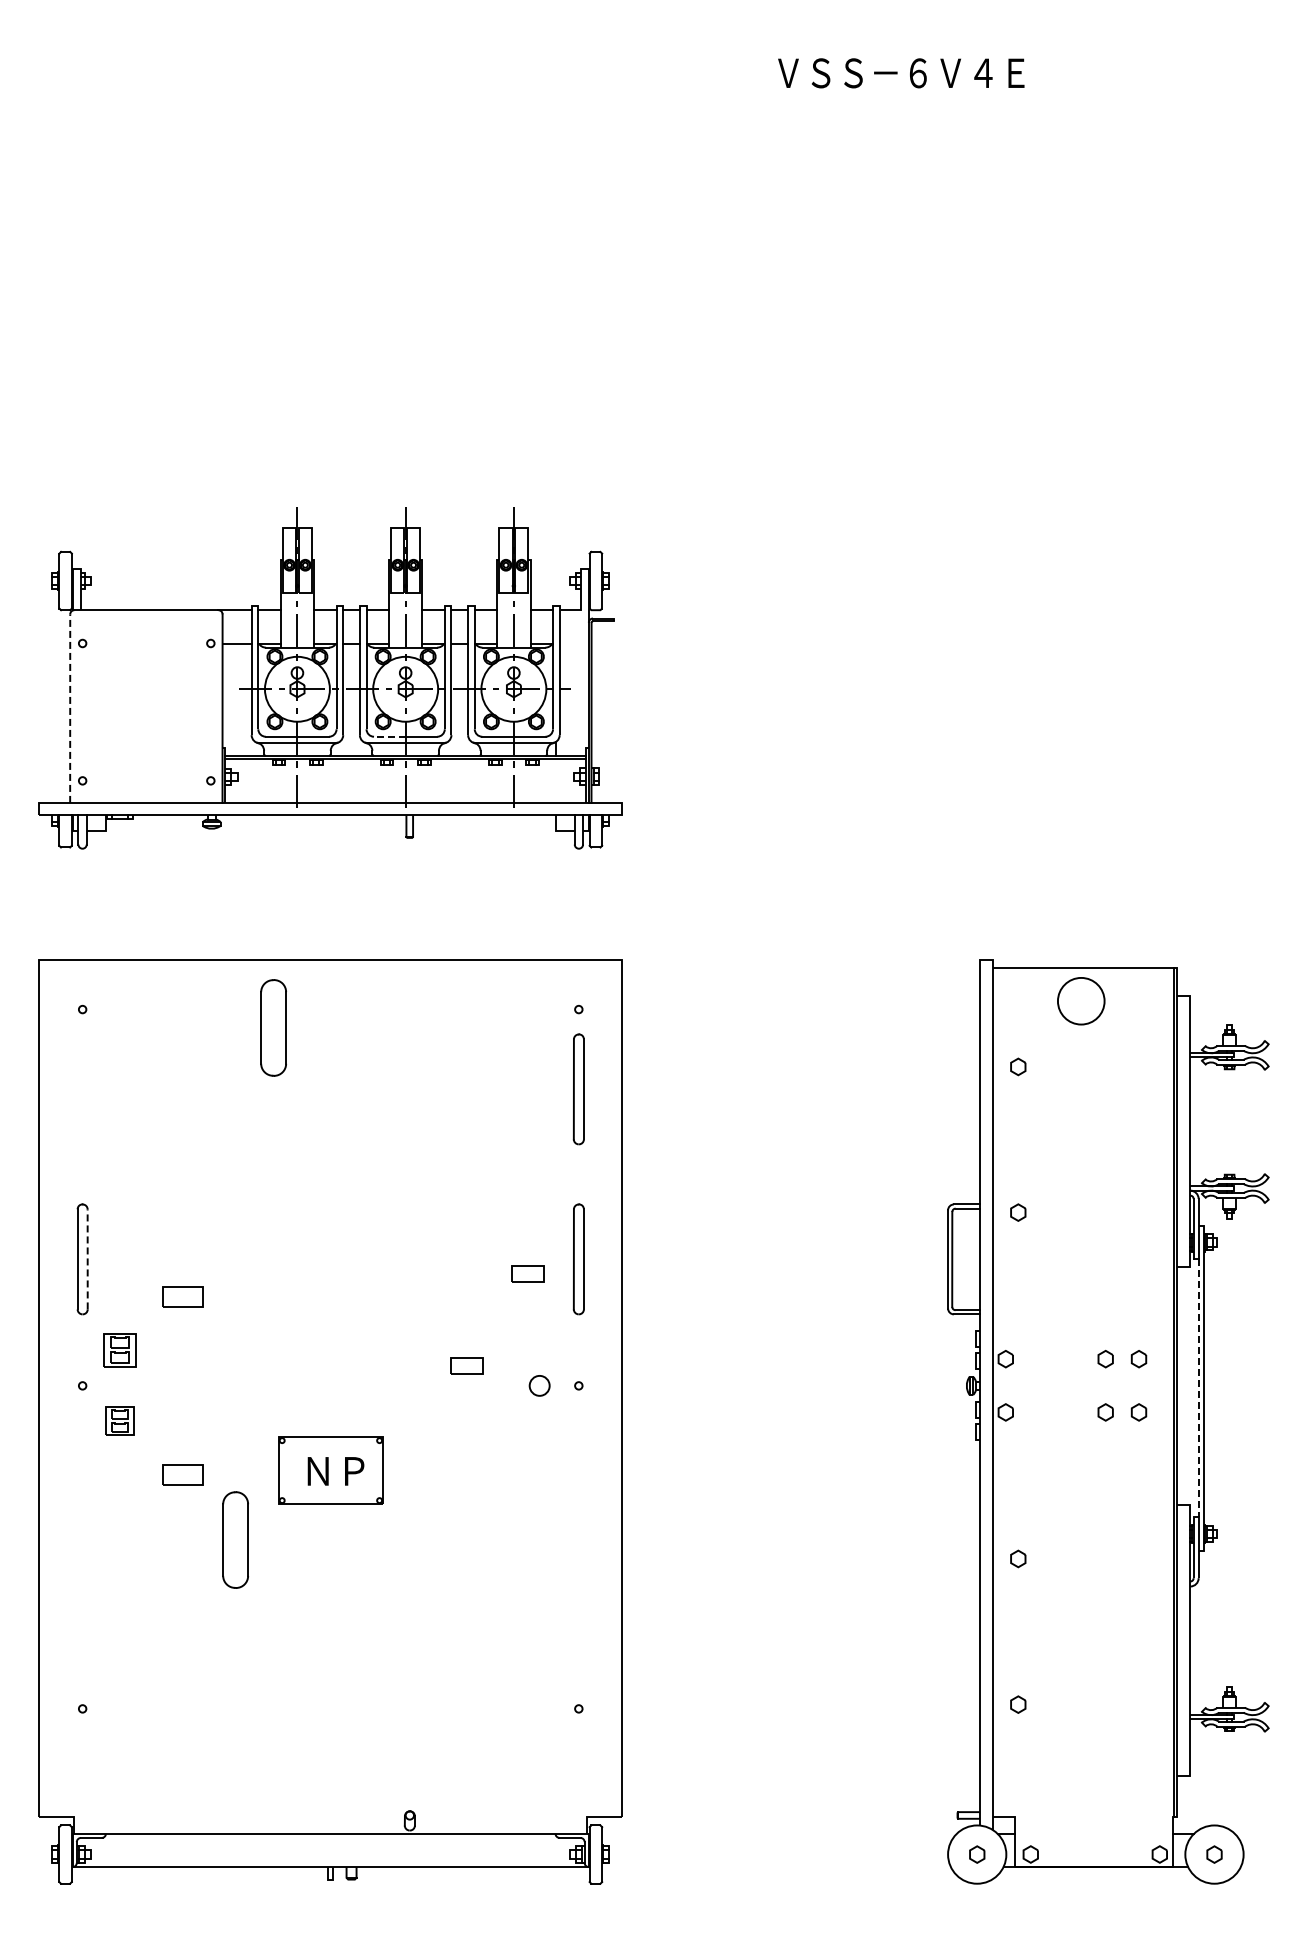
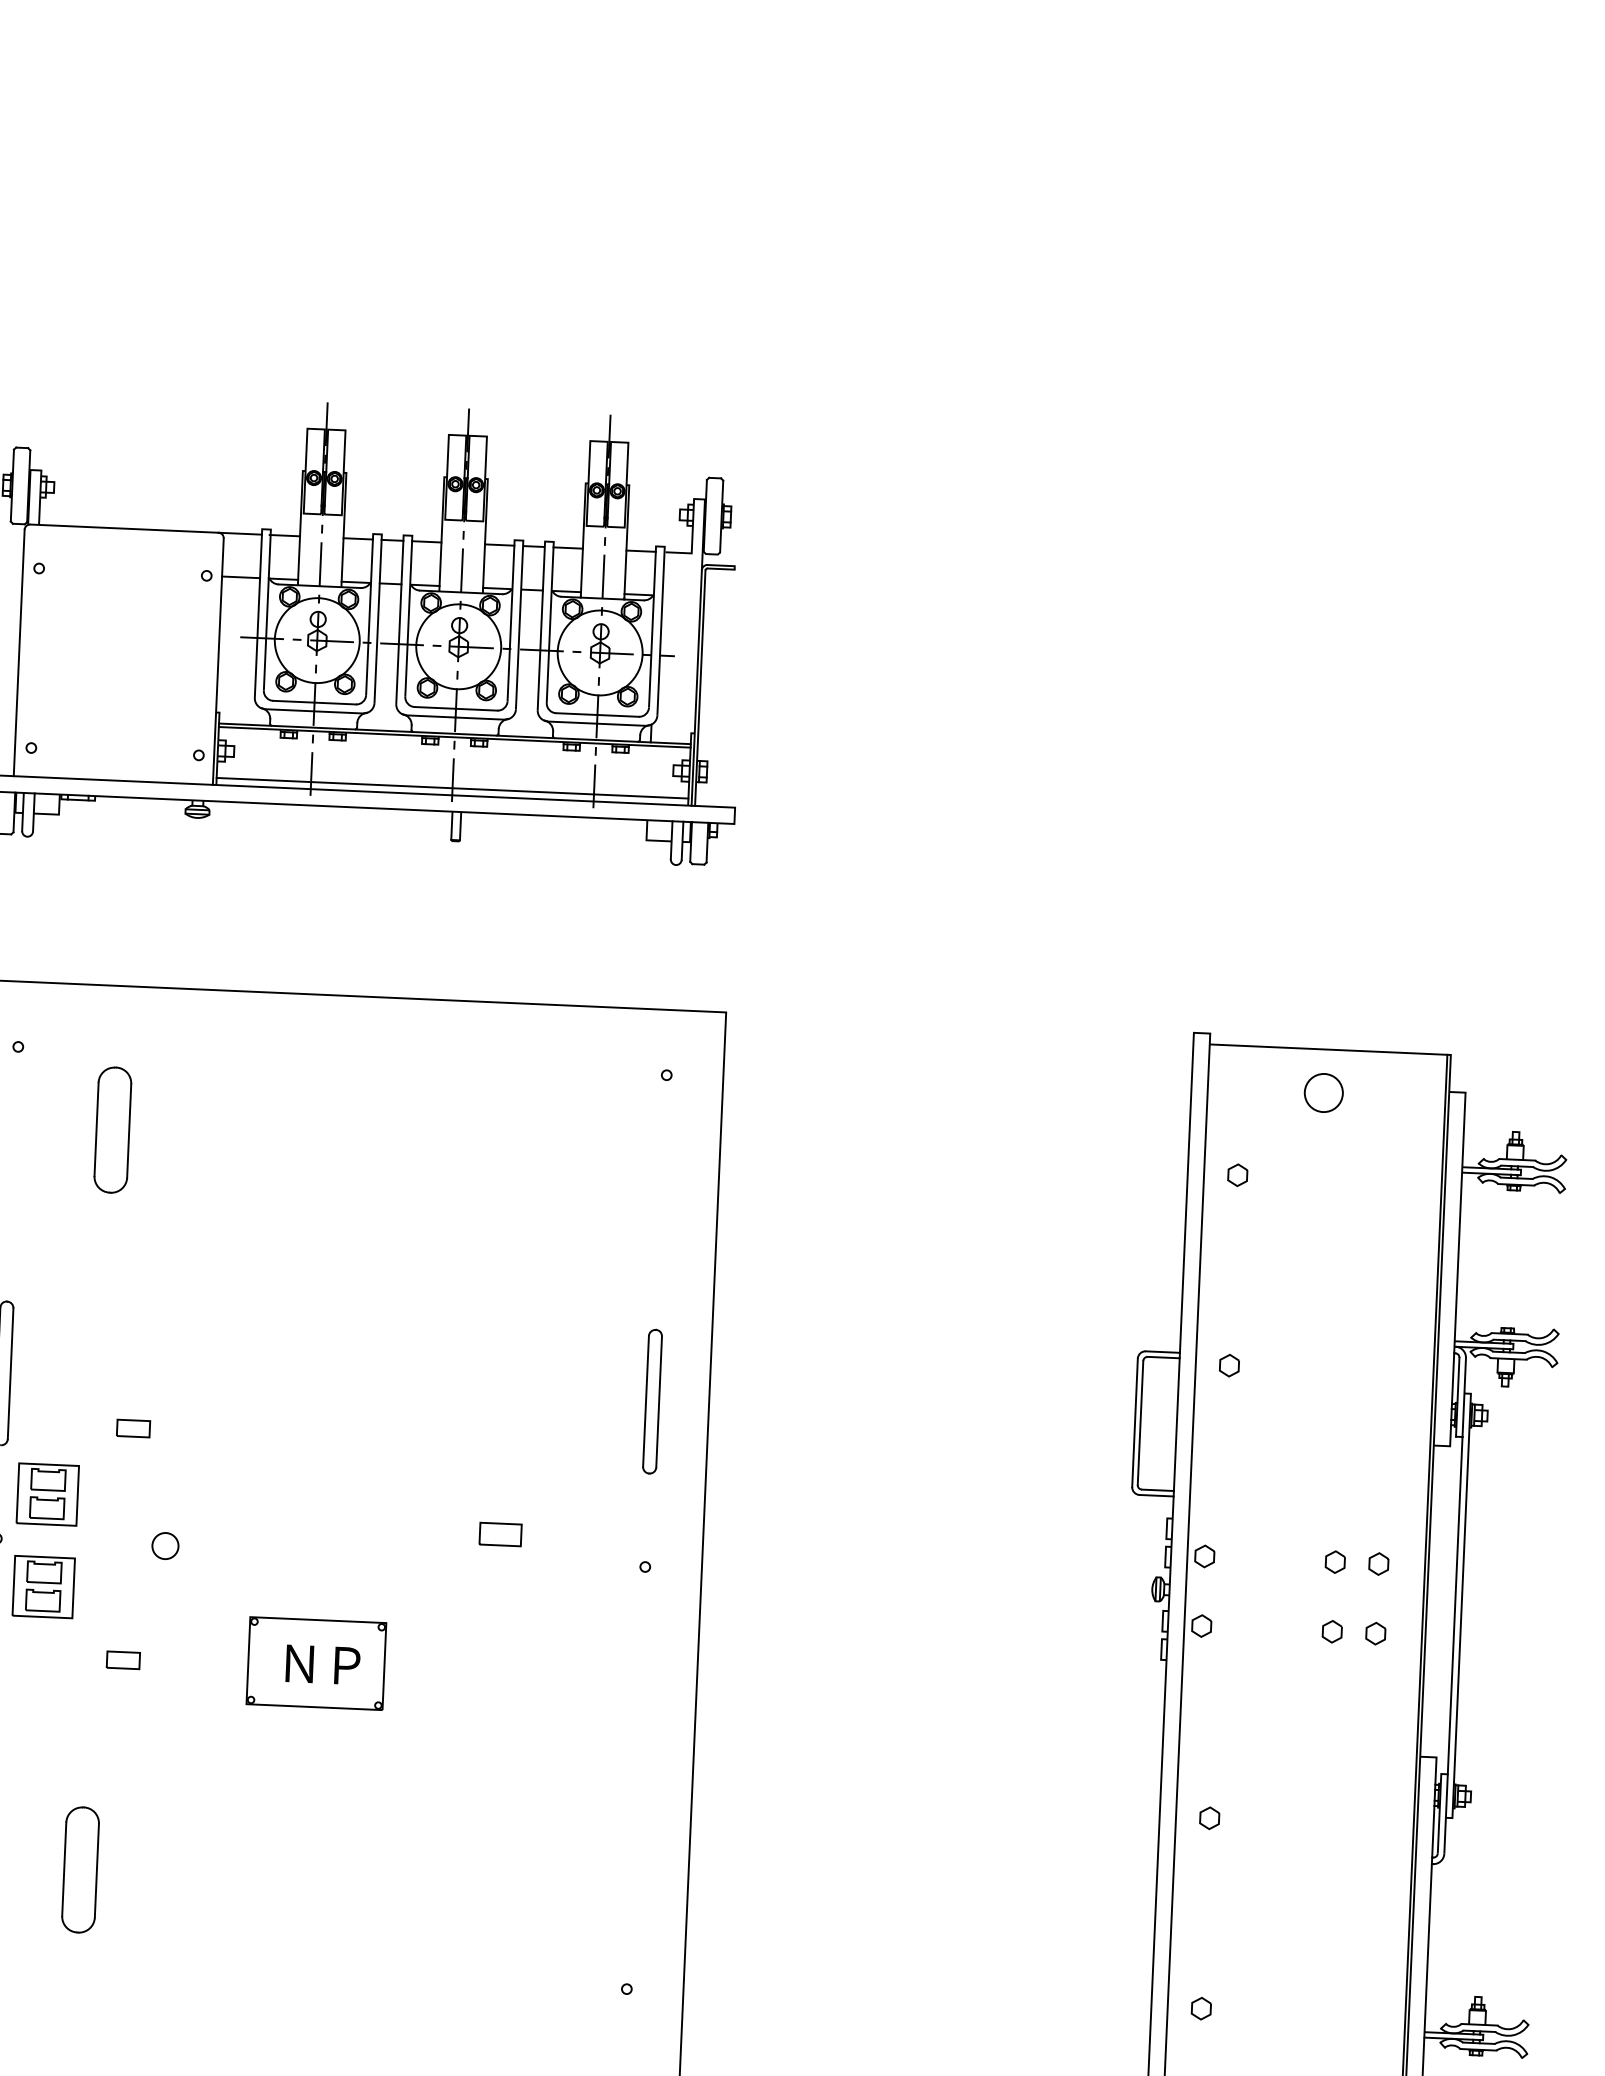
line: (70, 708) -> (19, 652), dashed -> solid
line: (389, 736) -> (434, 707), dashed -> solid
line: (405, 797) -> (452, 788), added
circle: (1080, 1000) -> (1322, 1092), size x0.62
part: (273, 1027) -> (112, 1129), moved
part: (578, 1089) -> (661, 1179), removed
line: (87, 1258) -> (10, 1372), dashed -> solid
part: (527, 1273) -> (584, 1417), removed
part: (183, 1296) -> (133, 1427), size x0.62
part: (119, 1350) -> (47, 1494), size x1.43
circle: (539, 1385) -> (165, 1545), moved
line: (1198, 1388) -> (1454, 1605), dashed -> solid
part: (119, 1420) -> (43, 1586), size x1.67
part: (183, 1474) -> (123, 1660), size x0.62
part: (235, 1539) -> (80, 1869), moved

